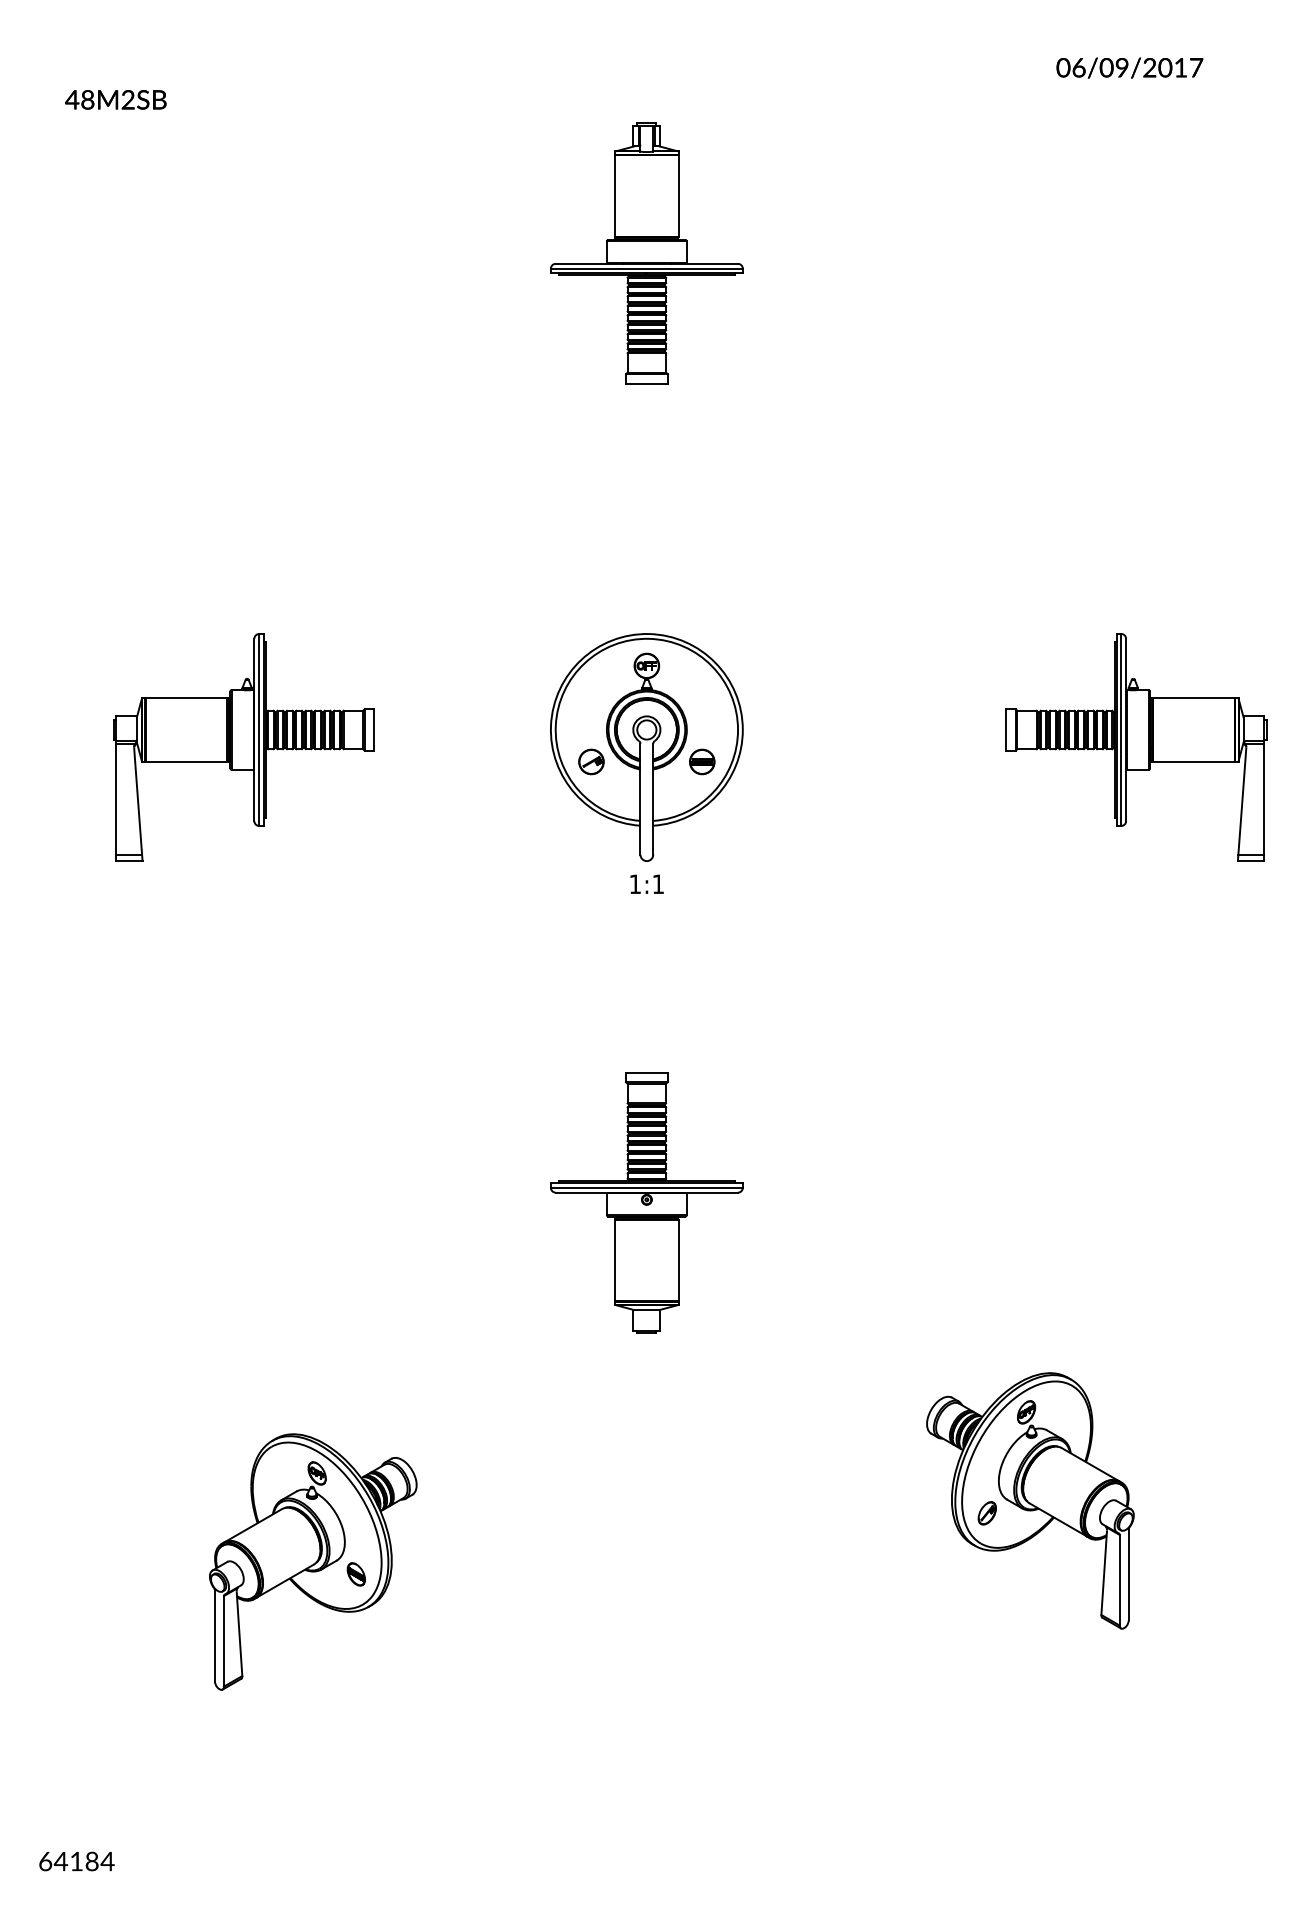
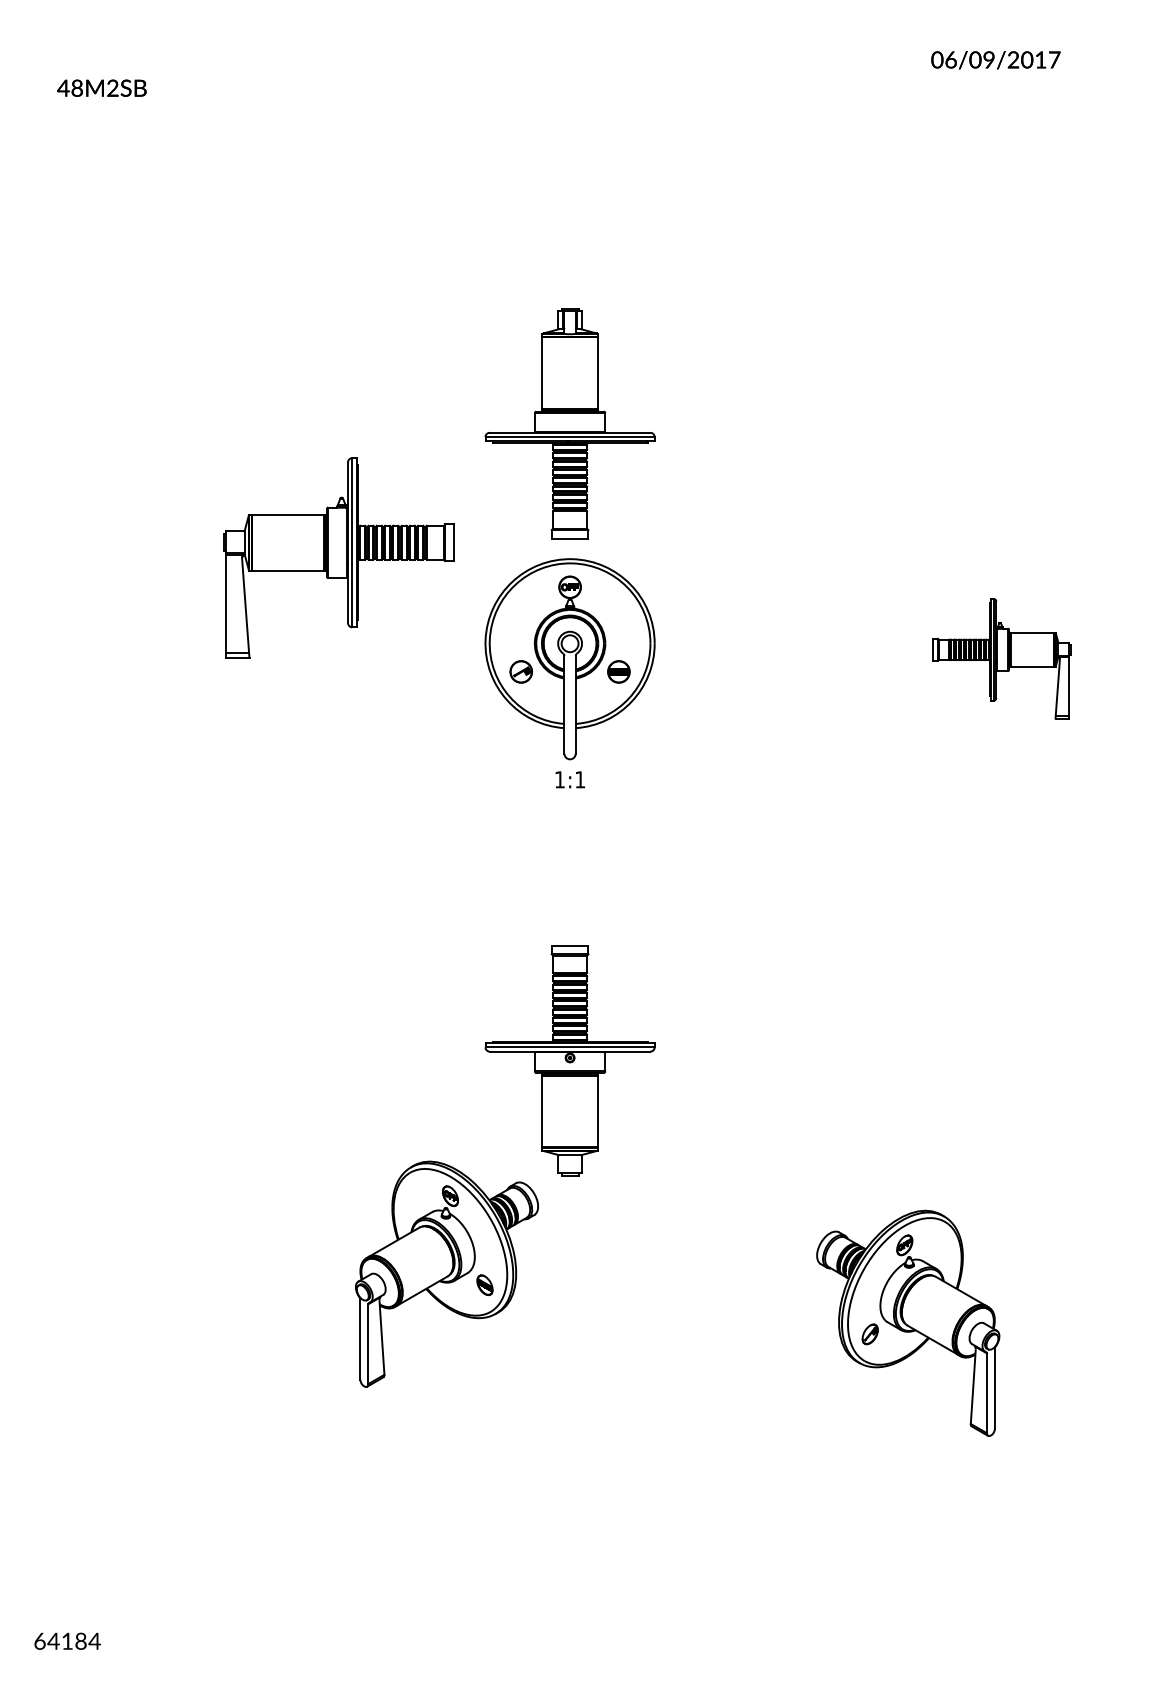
part: (646, 253) -> (569, 423), moved
part: (243, 746) -> (338, 557), moved
part: (1136, 746) -> (1001, 658), size x0.6
part: (312, 1561) -> (446, 1273), moved

